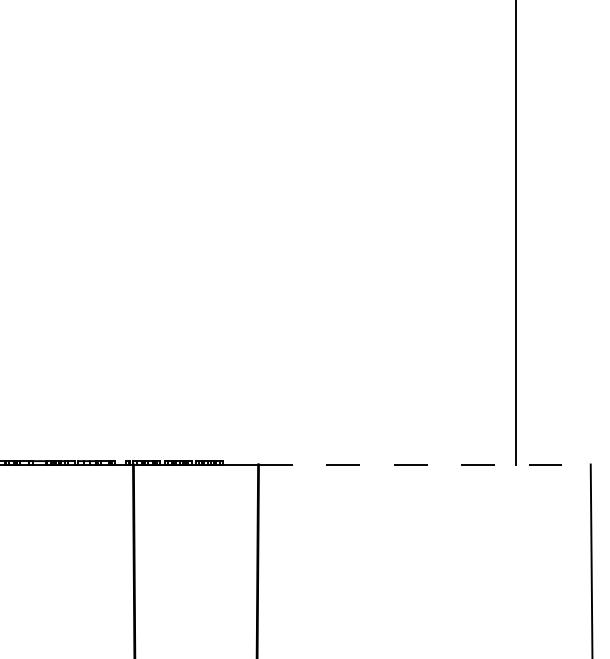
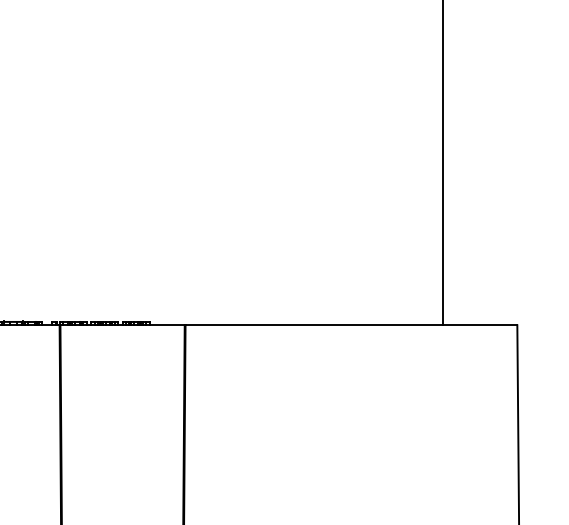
line: (424, 464) -> (351, 325), dashed -> solid

